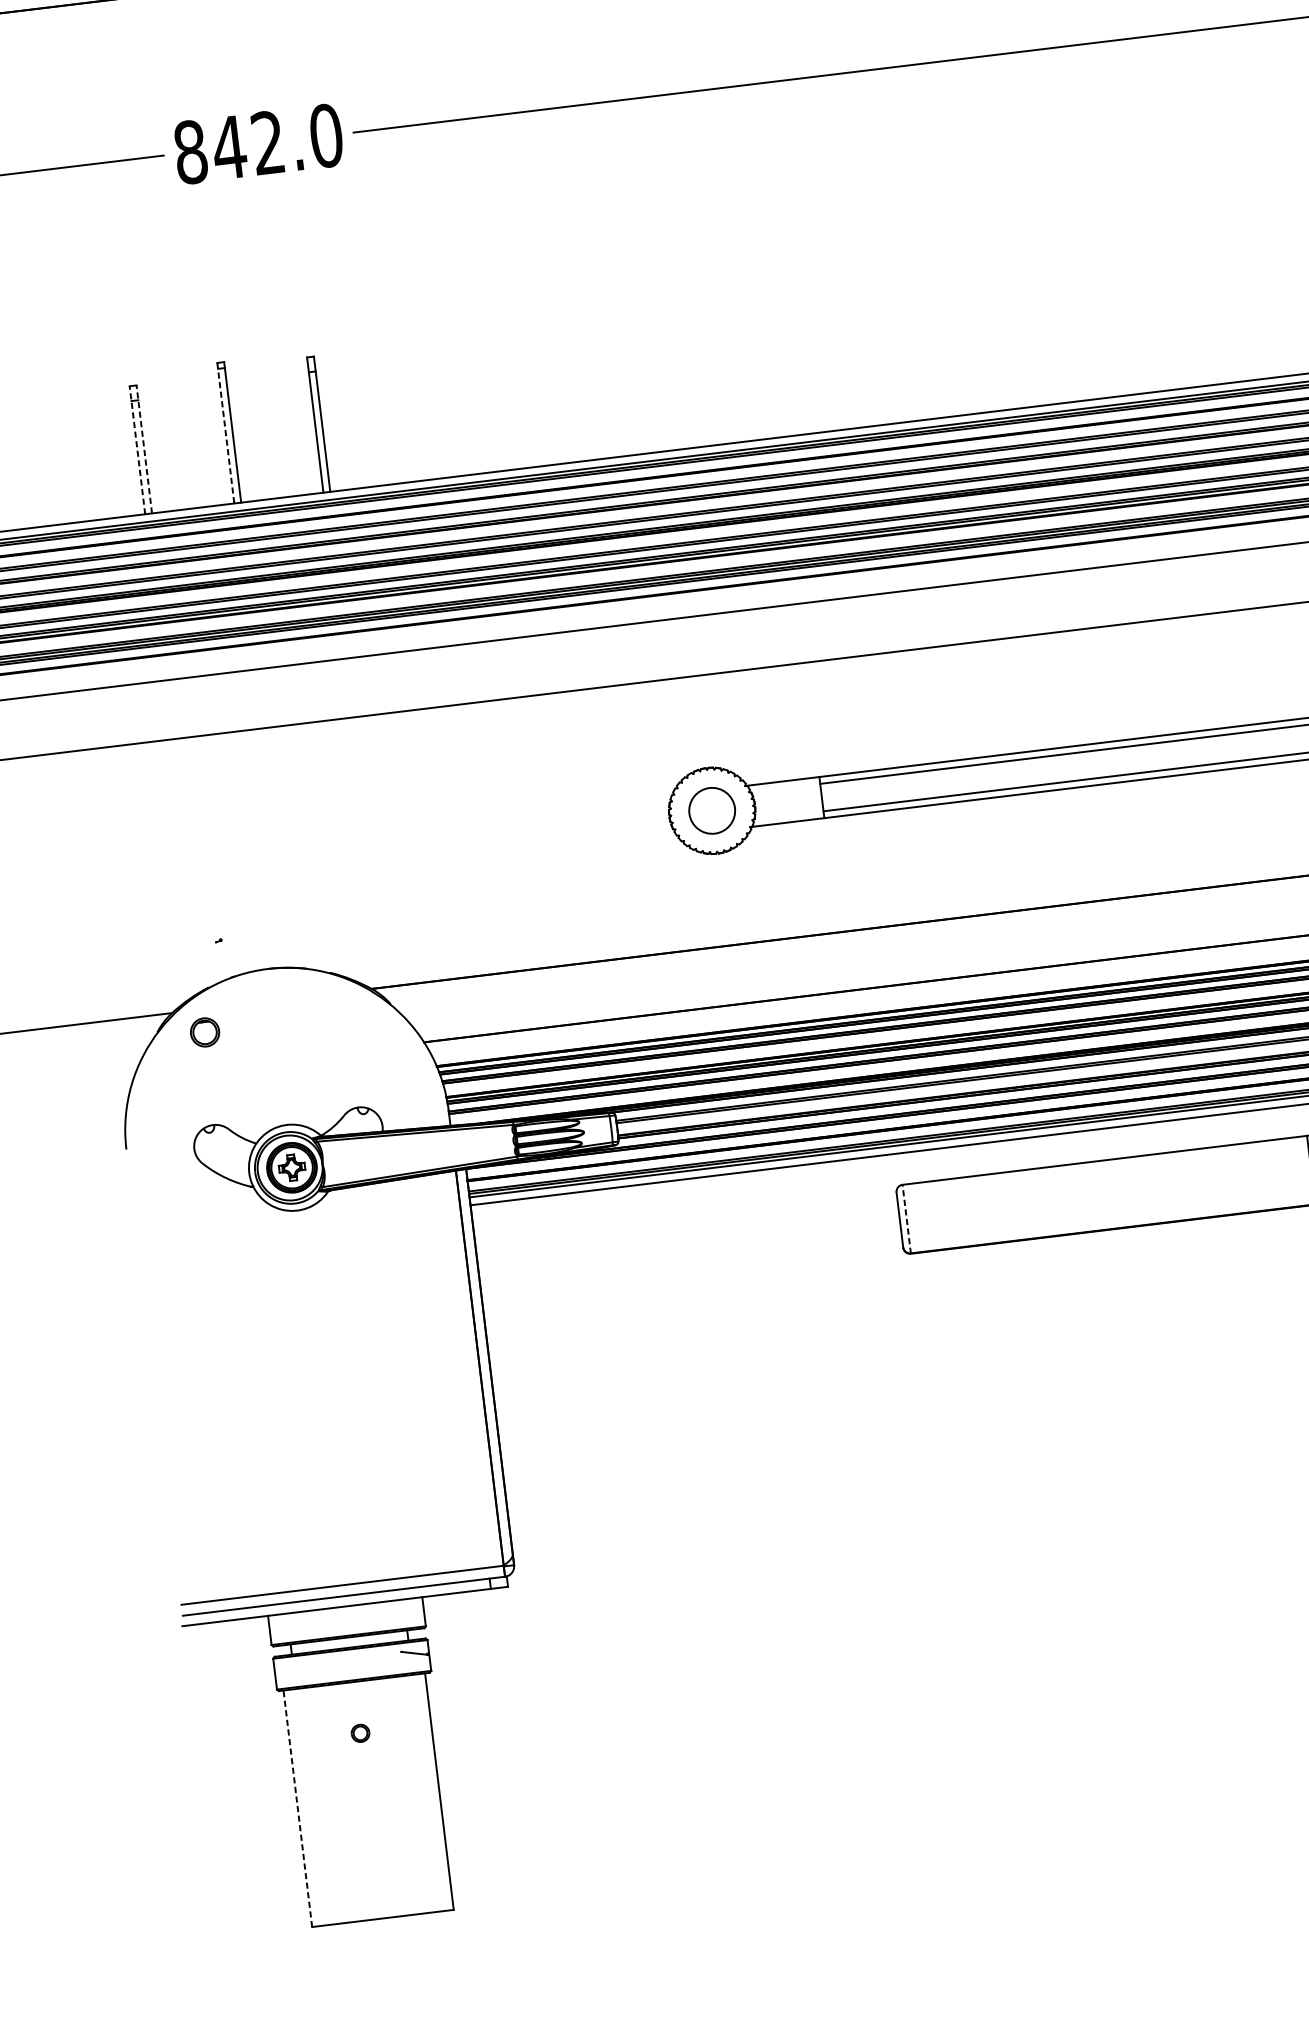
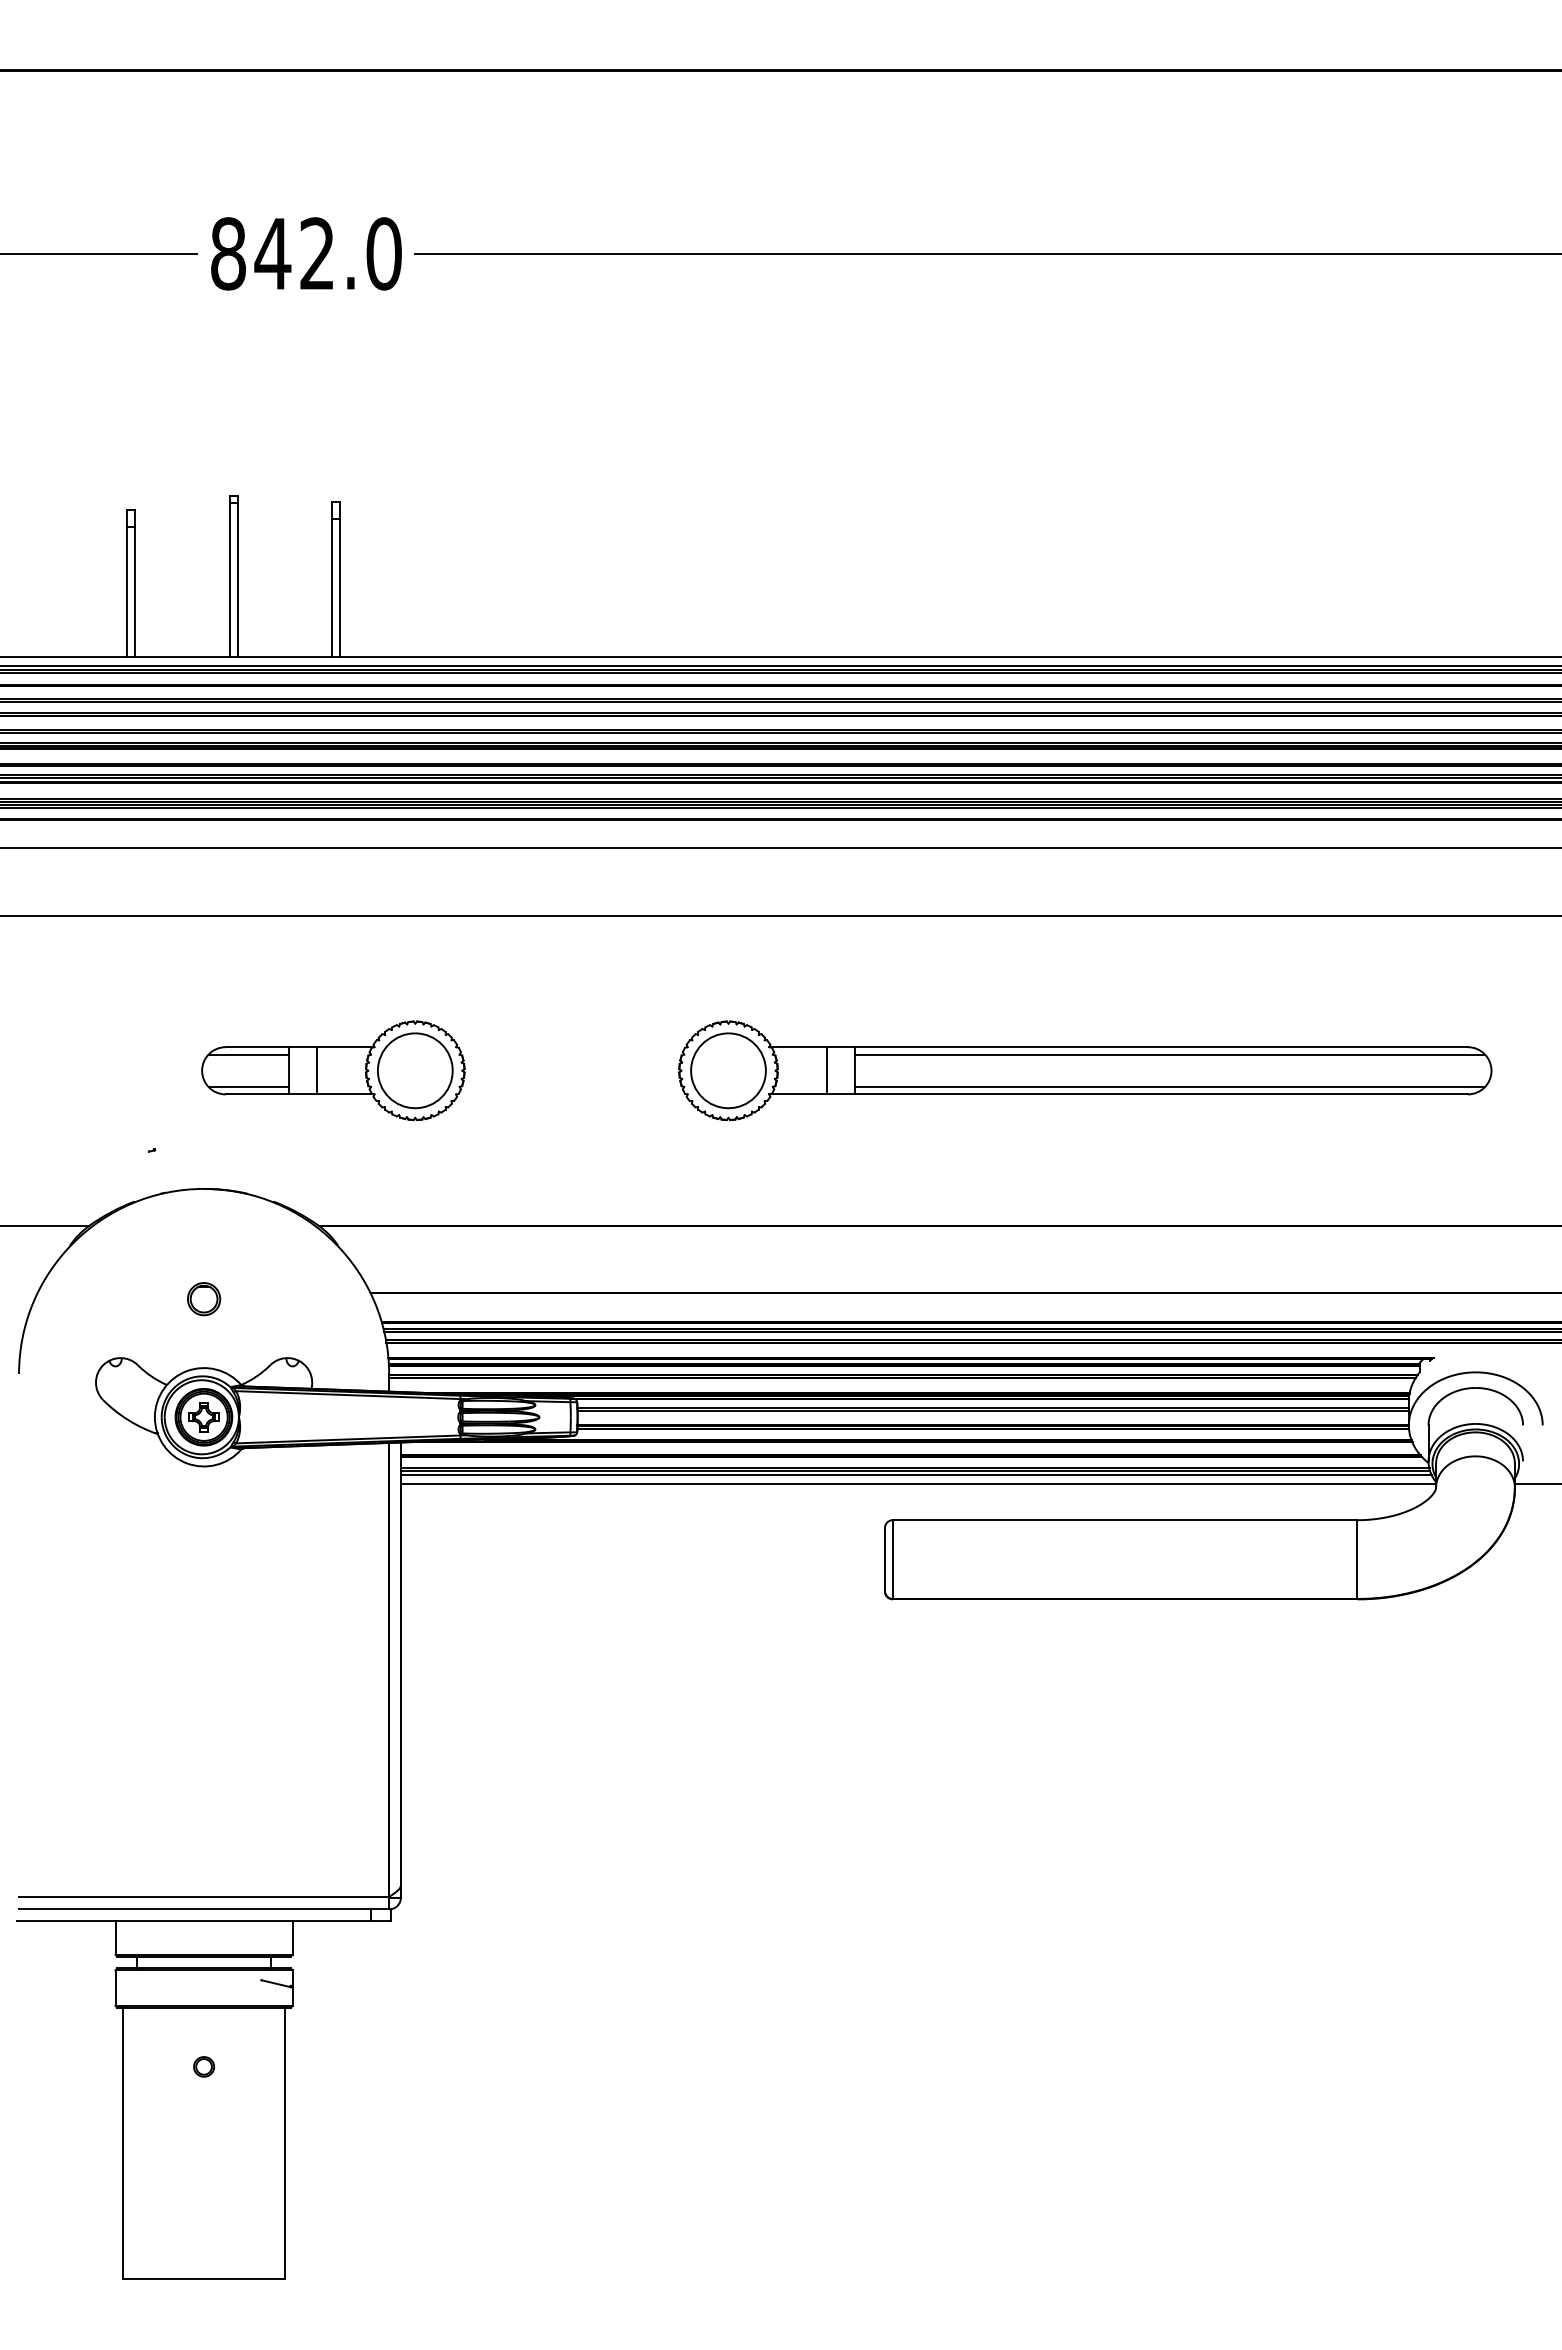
line: (225, 433) -> (229, 576), dashed -> solid
line: (137, 449) -> (127, 583), dashed -> solid
line: (144, 449) -> (135, 583), dashed -> solid
line: (797, 800) -> (826, 1070), added
circle: (712, 810) -> (728, 1070), size x1.43
part: (368, 852) -> (333, 1070), added
part: (205, 1032) -> (204, 1299), moved
line: (906, 1219) -> (892, 1559), dashed -> solid
line: (297, 1808) -> (122, 2143), dashed -> solid

